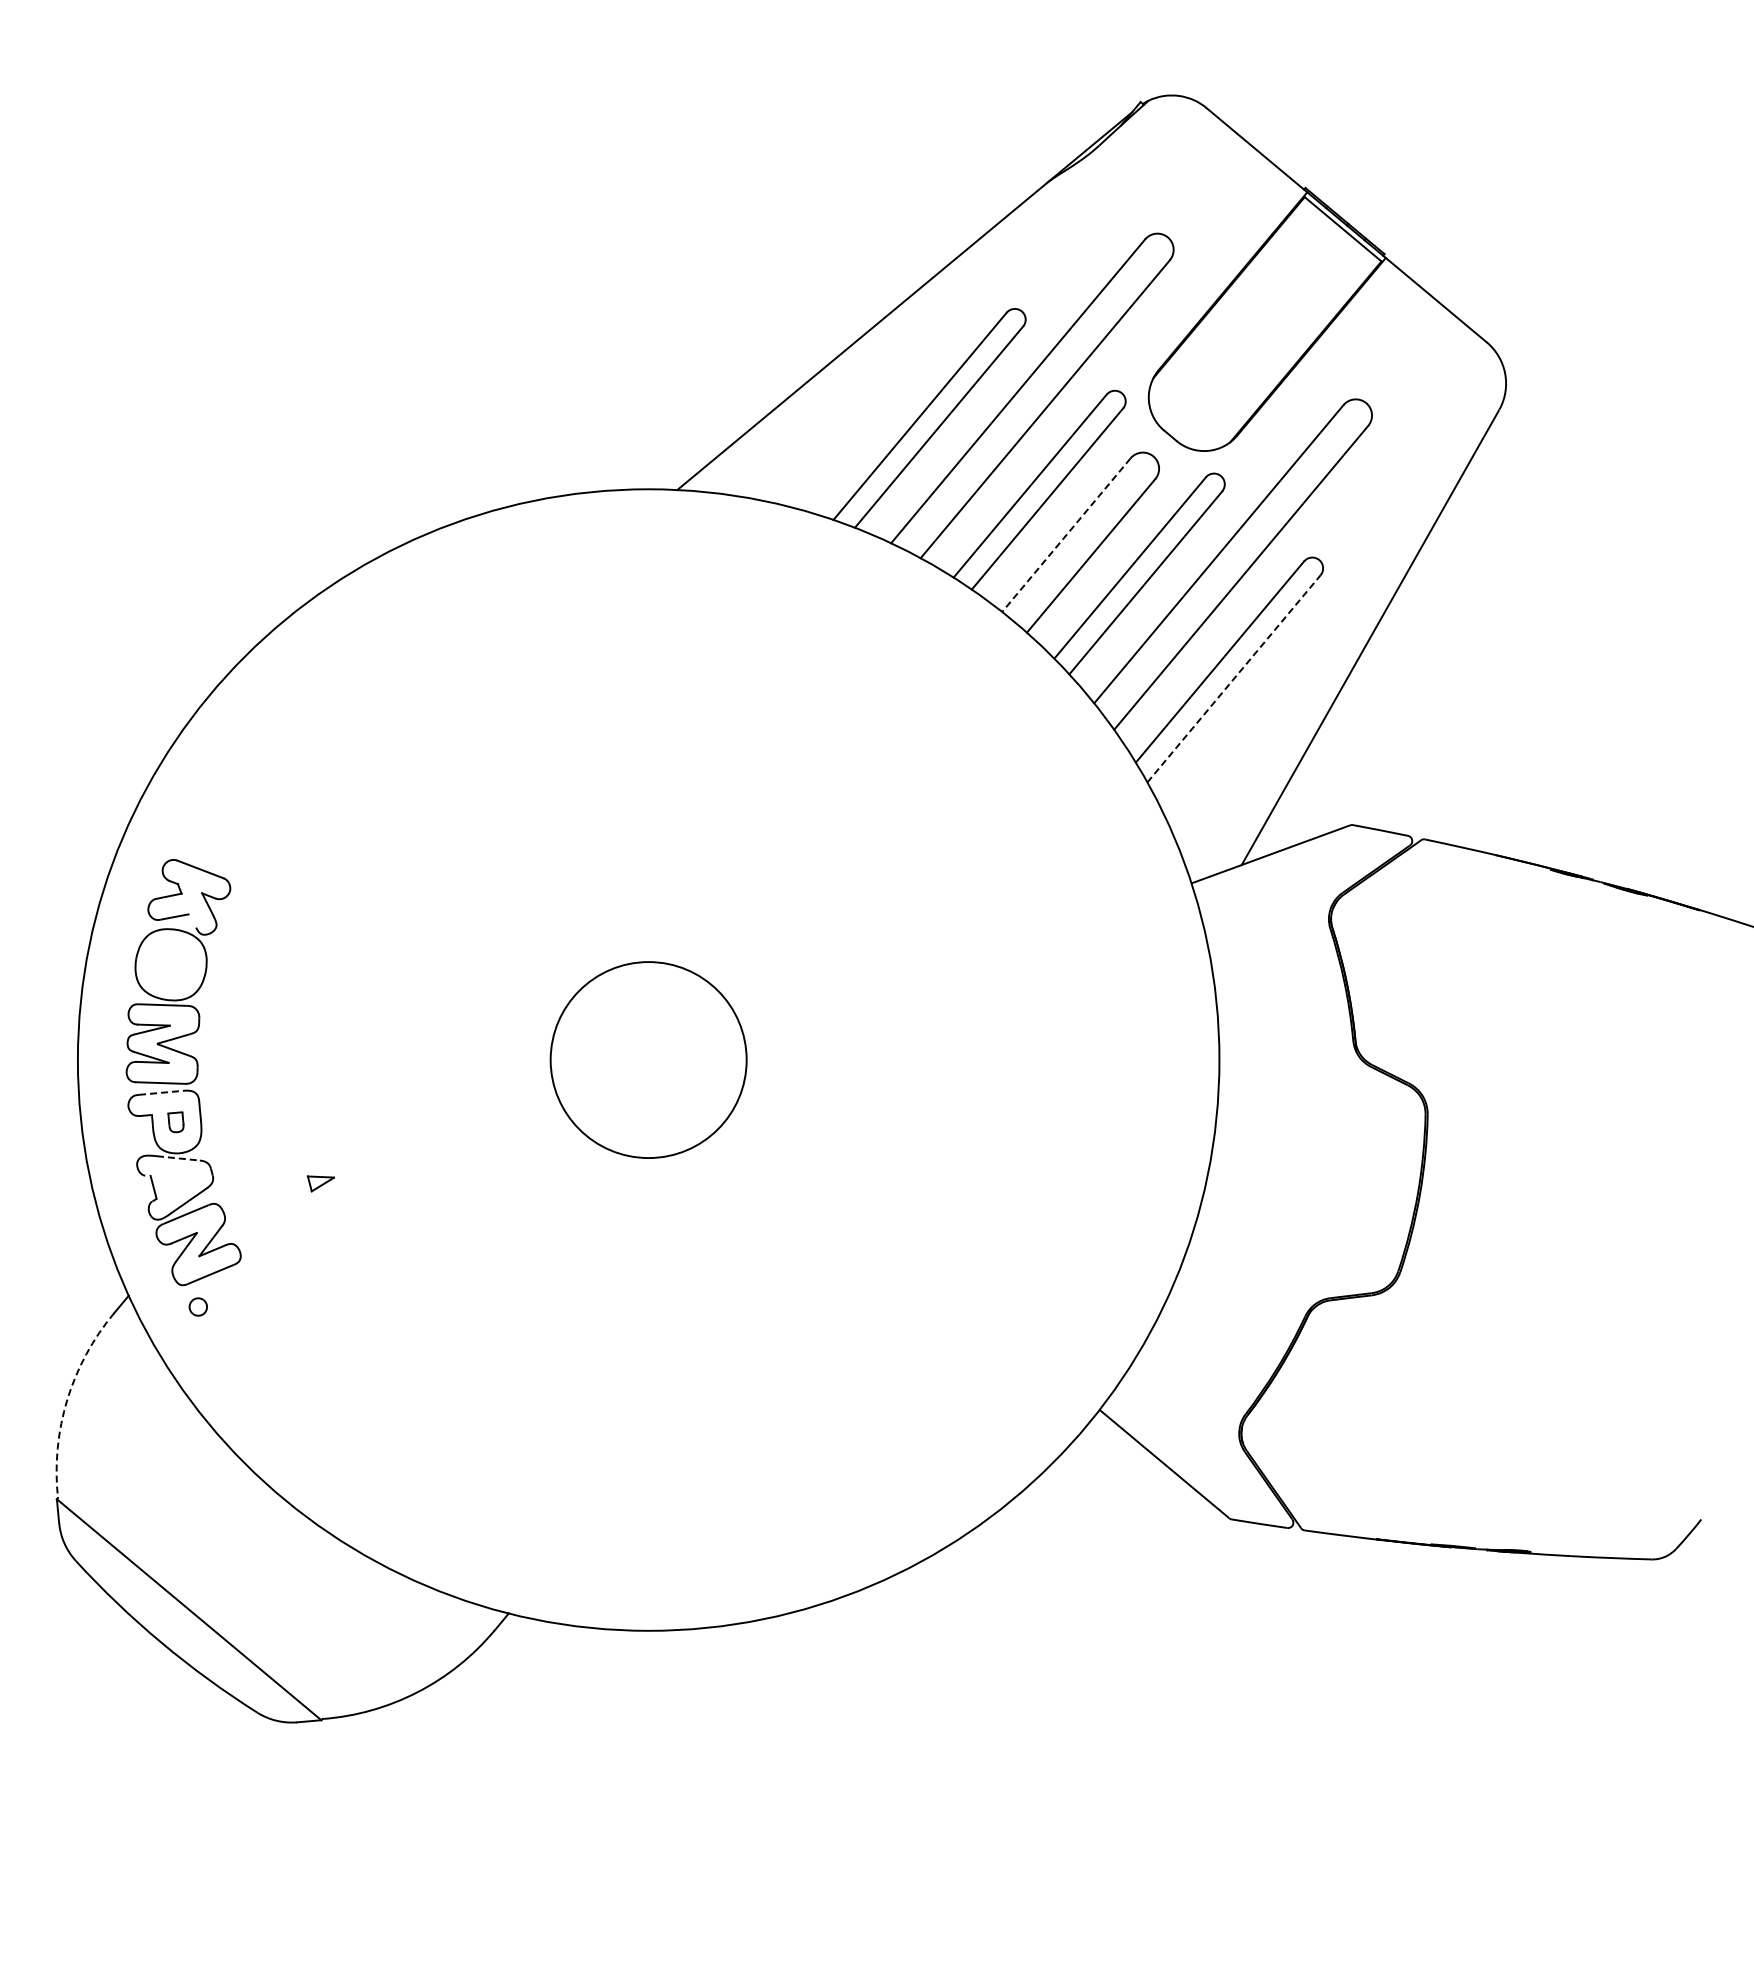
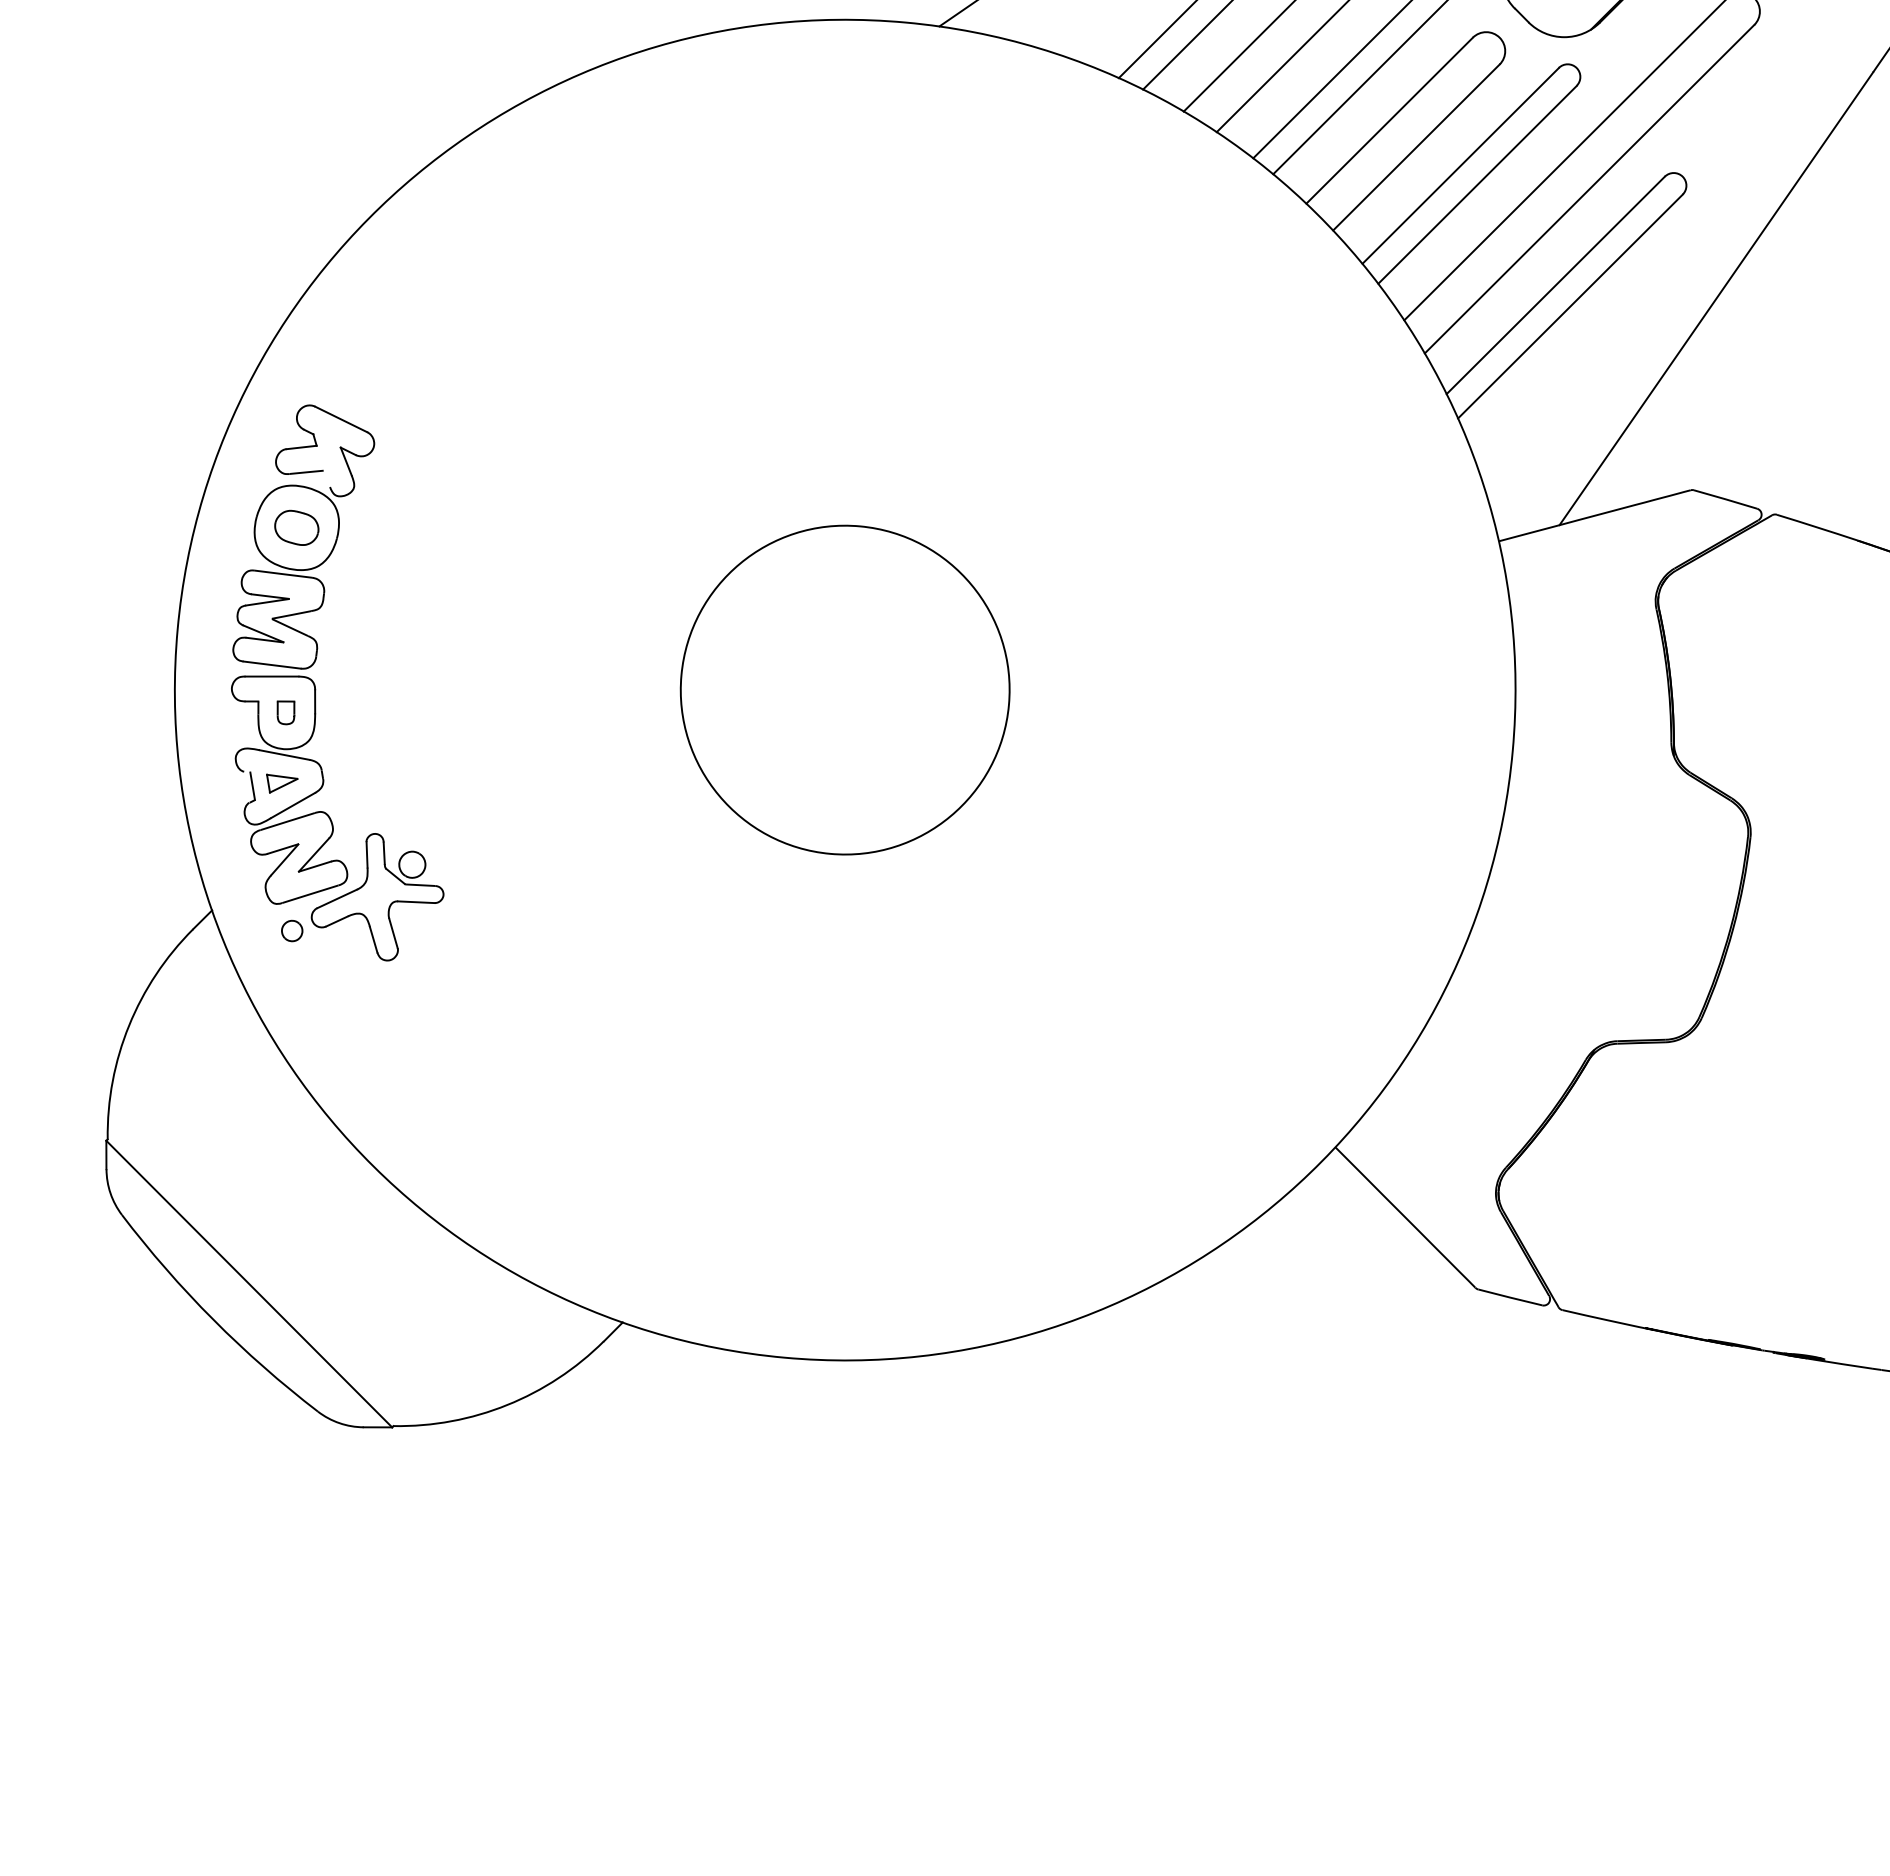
line: (1066, 535) -> (1389, 121), dashed -> solid
line: (1234, 678) -> (1570, 306), dashed -> solid
part: (170, 964) -> (296, 527), added
circle: (648, 1060) -> (844, 690), size x1.43
line: (161, 1092) -> (271, 676), dashed -> solid
line: (178, 1158) -> (284, 755), dashed -> solid
part: (320, 1183) -> (281, 784), moved
part: (268, 1271) -> (378, 896), added
arc: (67, 1399) -> (129, 1025), dashed -> solid

